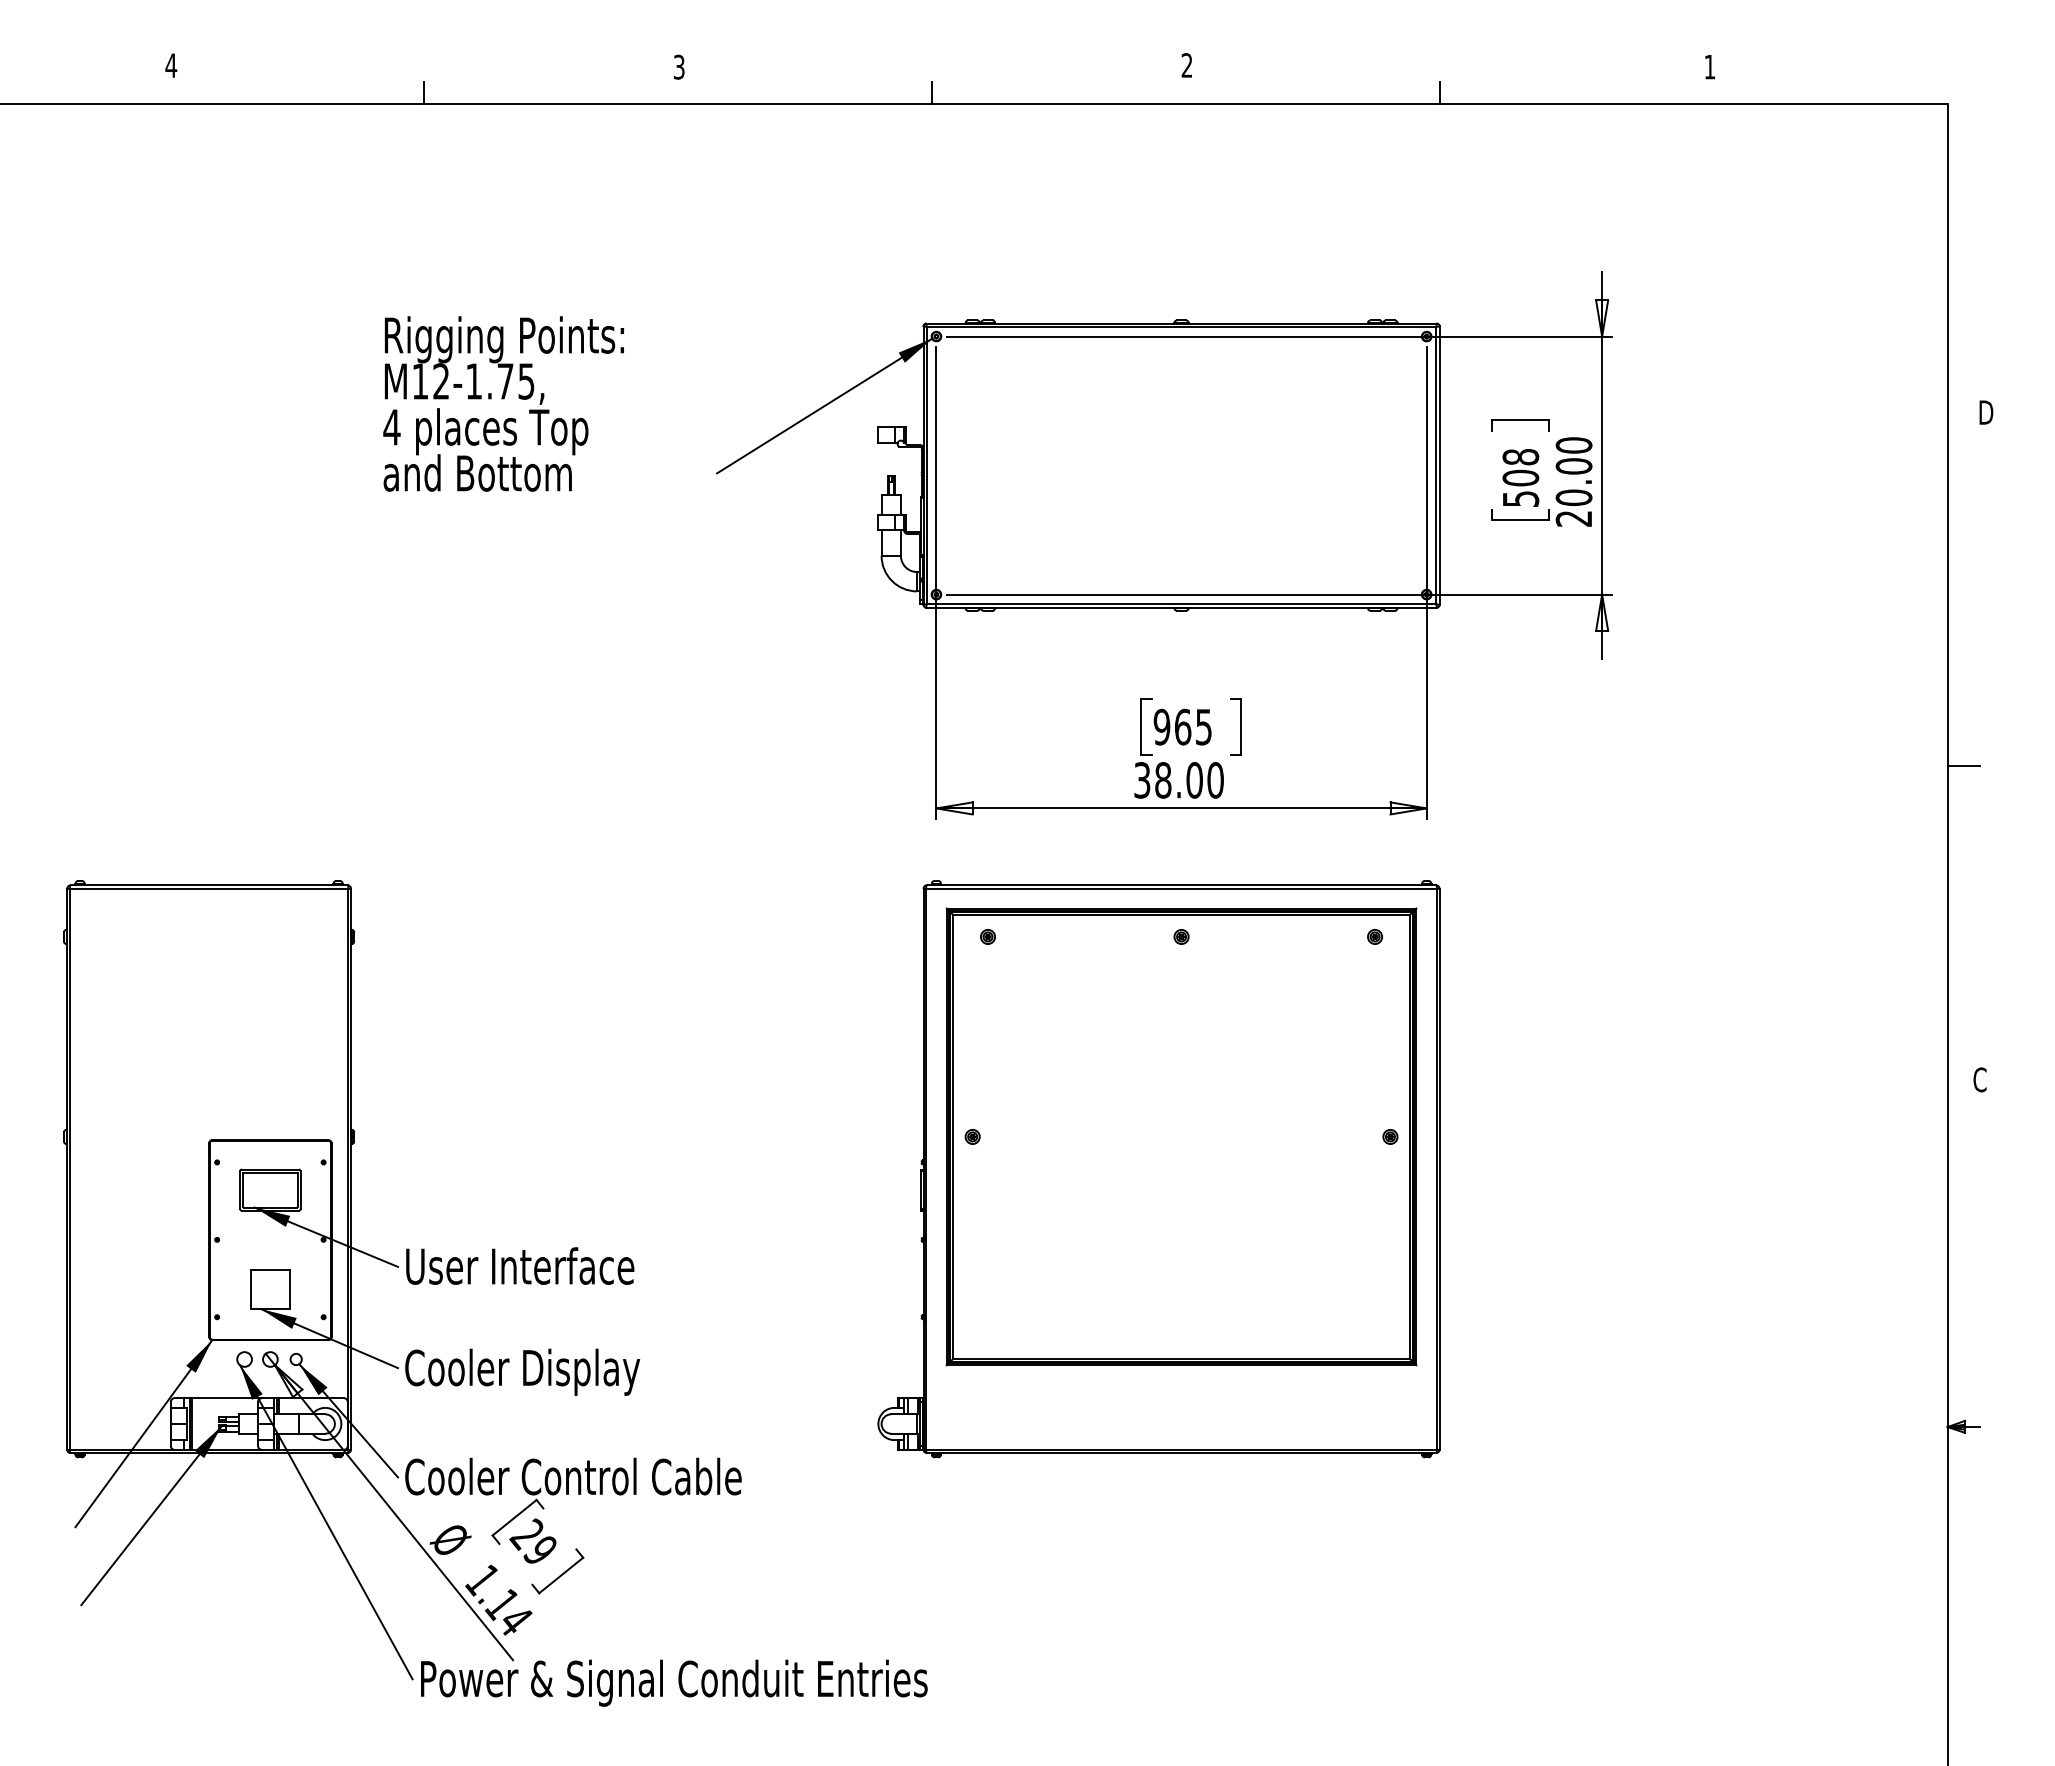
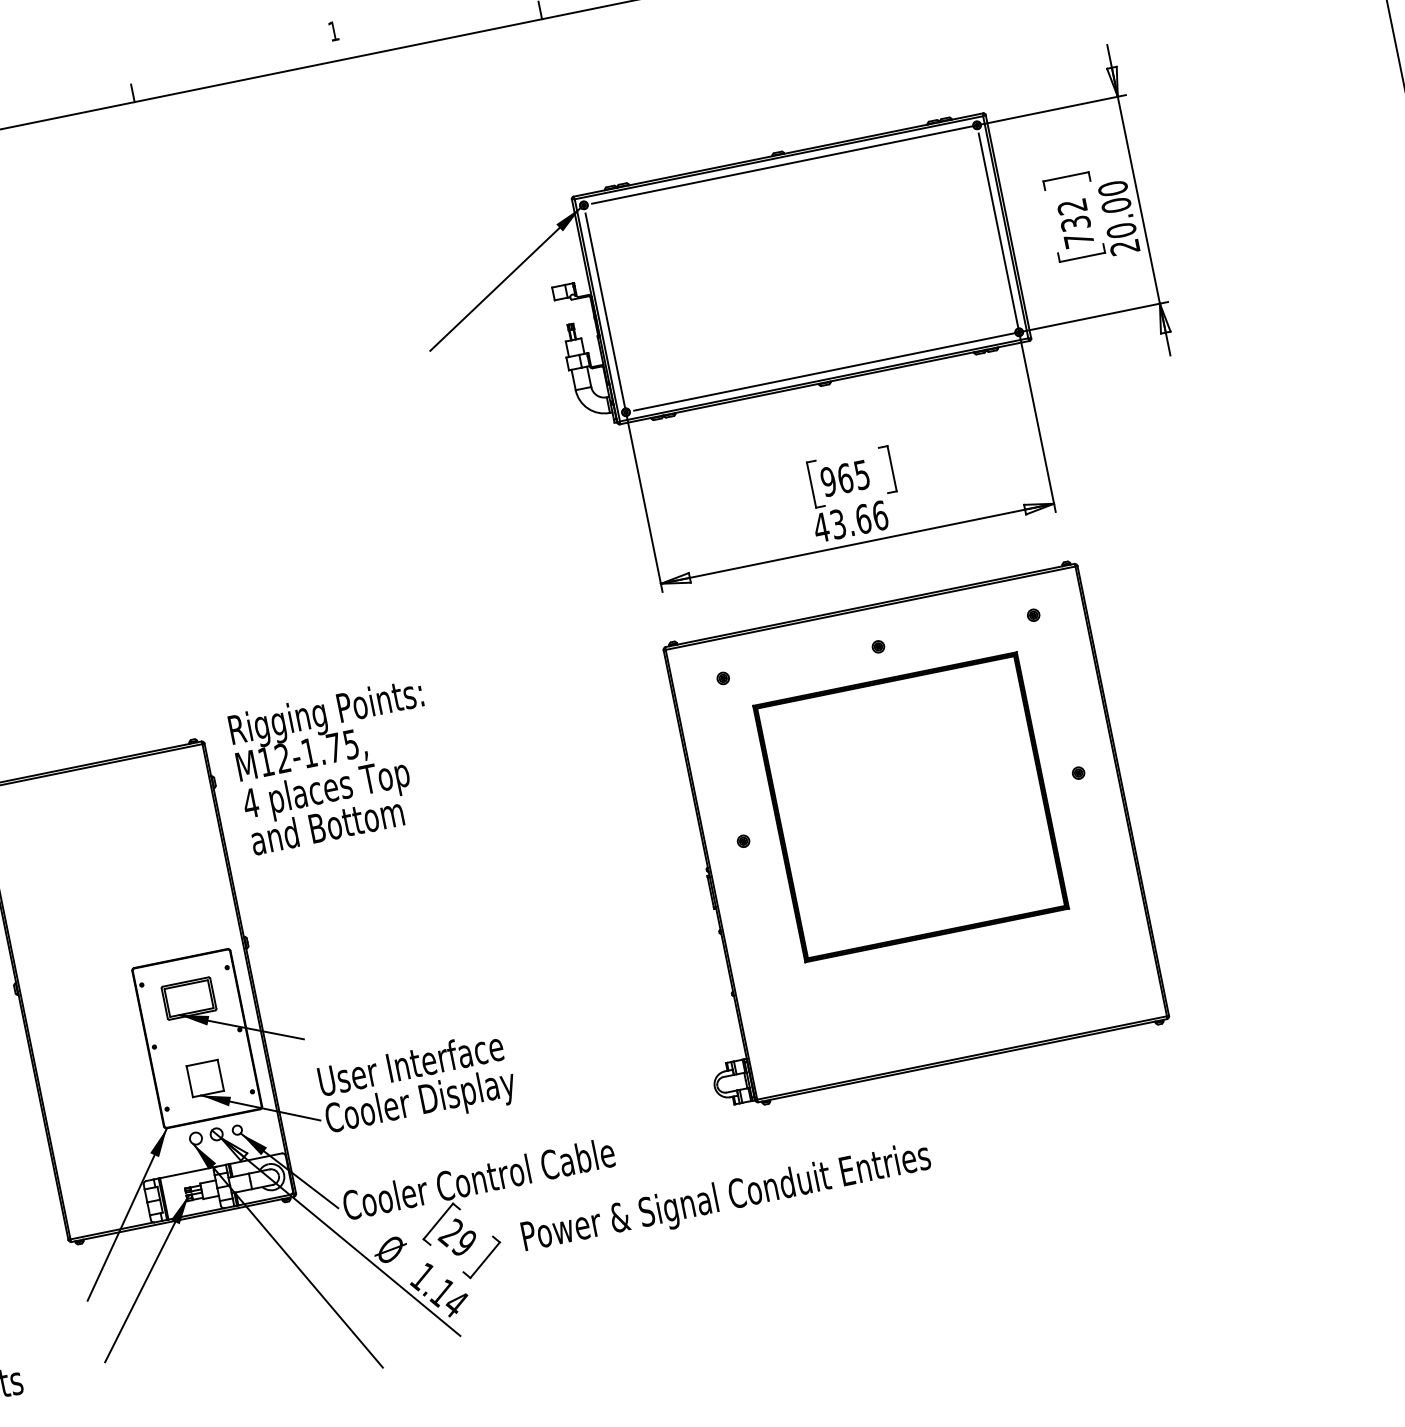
text: (678, 66) -> (332, 30), 3 -> 1
text: (503, 403) -> (336, 765), moved
text: (1520, 477) -> (1075, 223), 508 -> 732
text: (1178, 780) -> (850, 521), 38.00 -> 43.66
part: (1181, 1136) -> (910, 806), size x0.7
text: (520, 1265) -> (411, 1063), moved
text: (674, 1682) -> (726, 1198), moved

